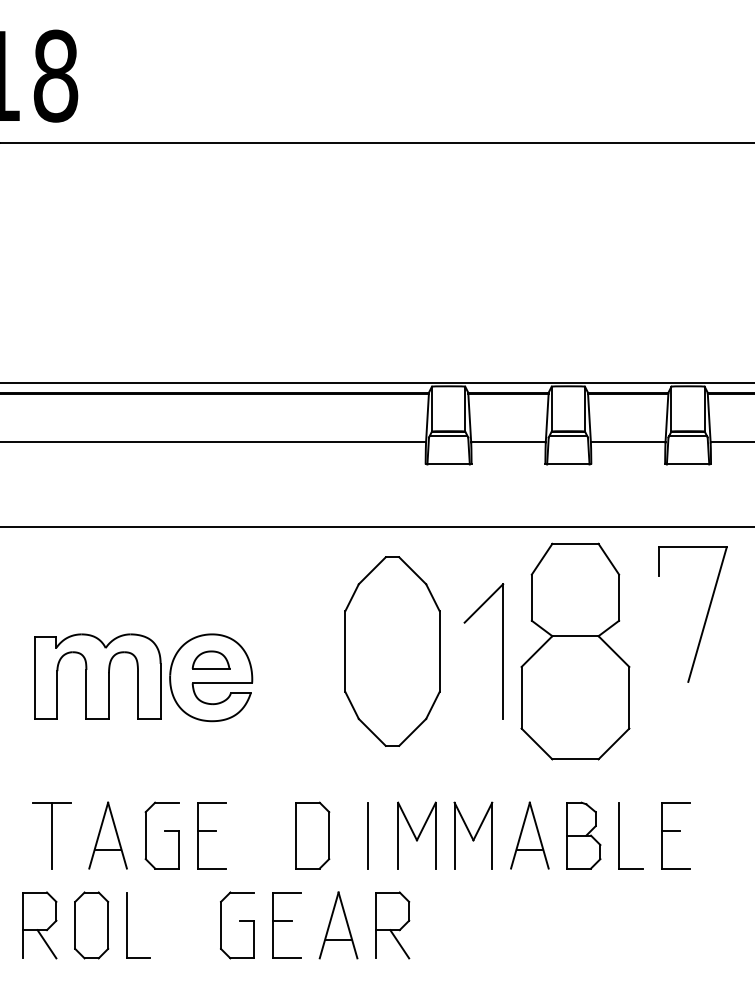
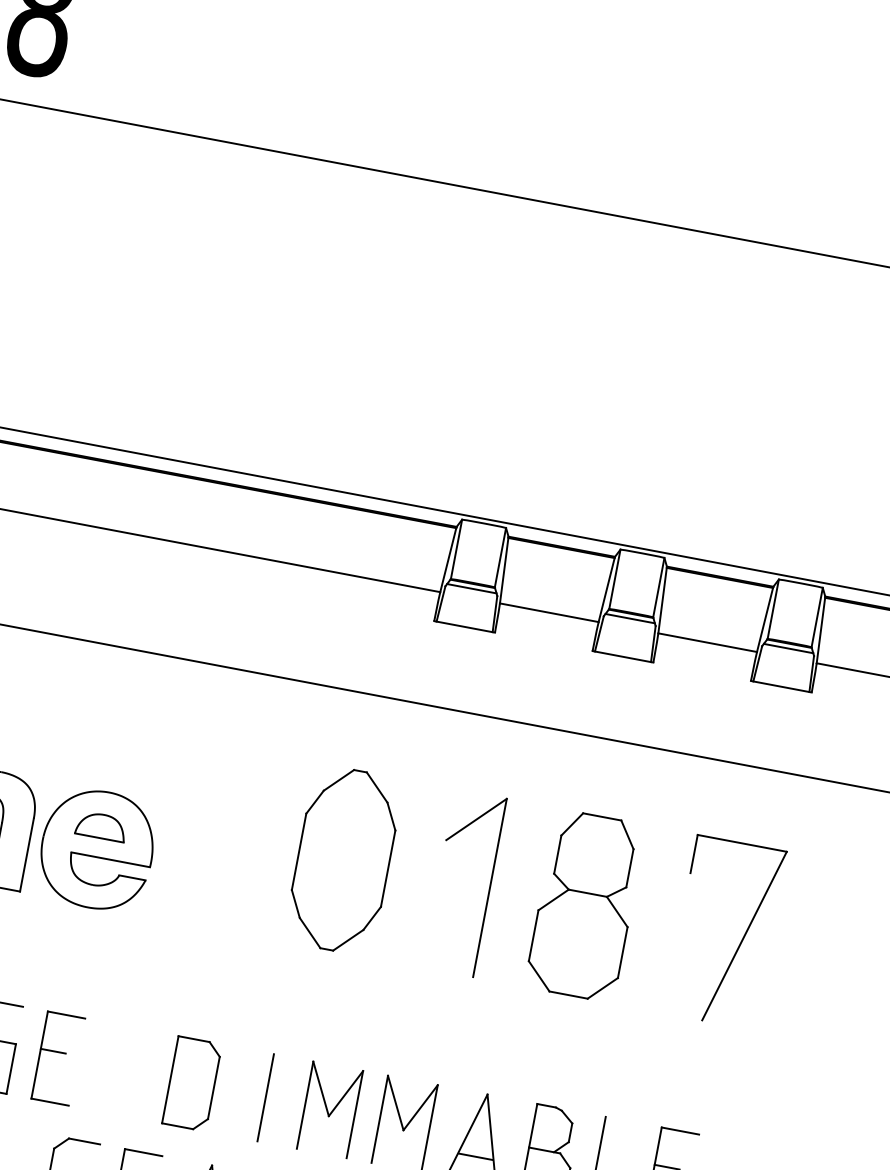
part: (705, 617) -> (741, 939), moved
part: (392, 651) -> (343, 860), size x0.71
part: (574, 651) -> (584, 905), size x0.62

